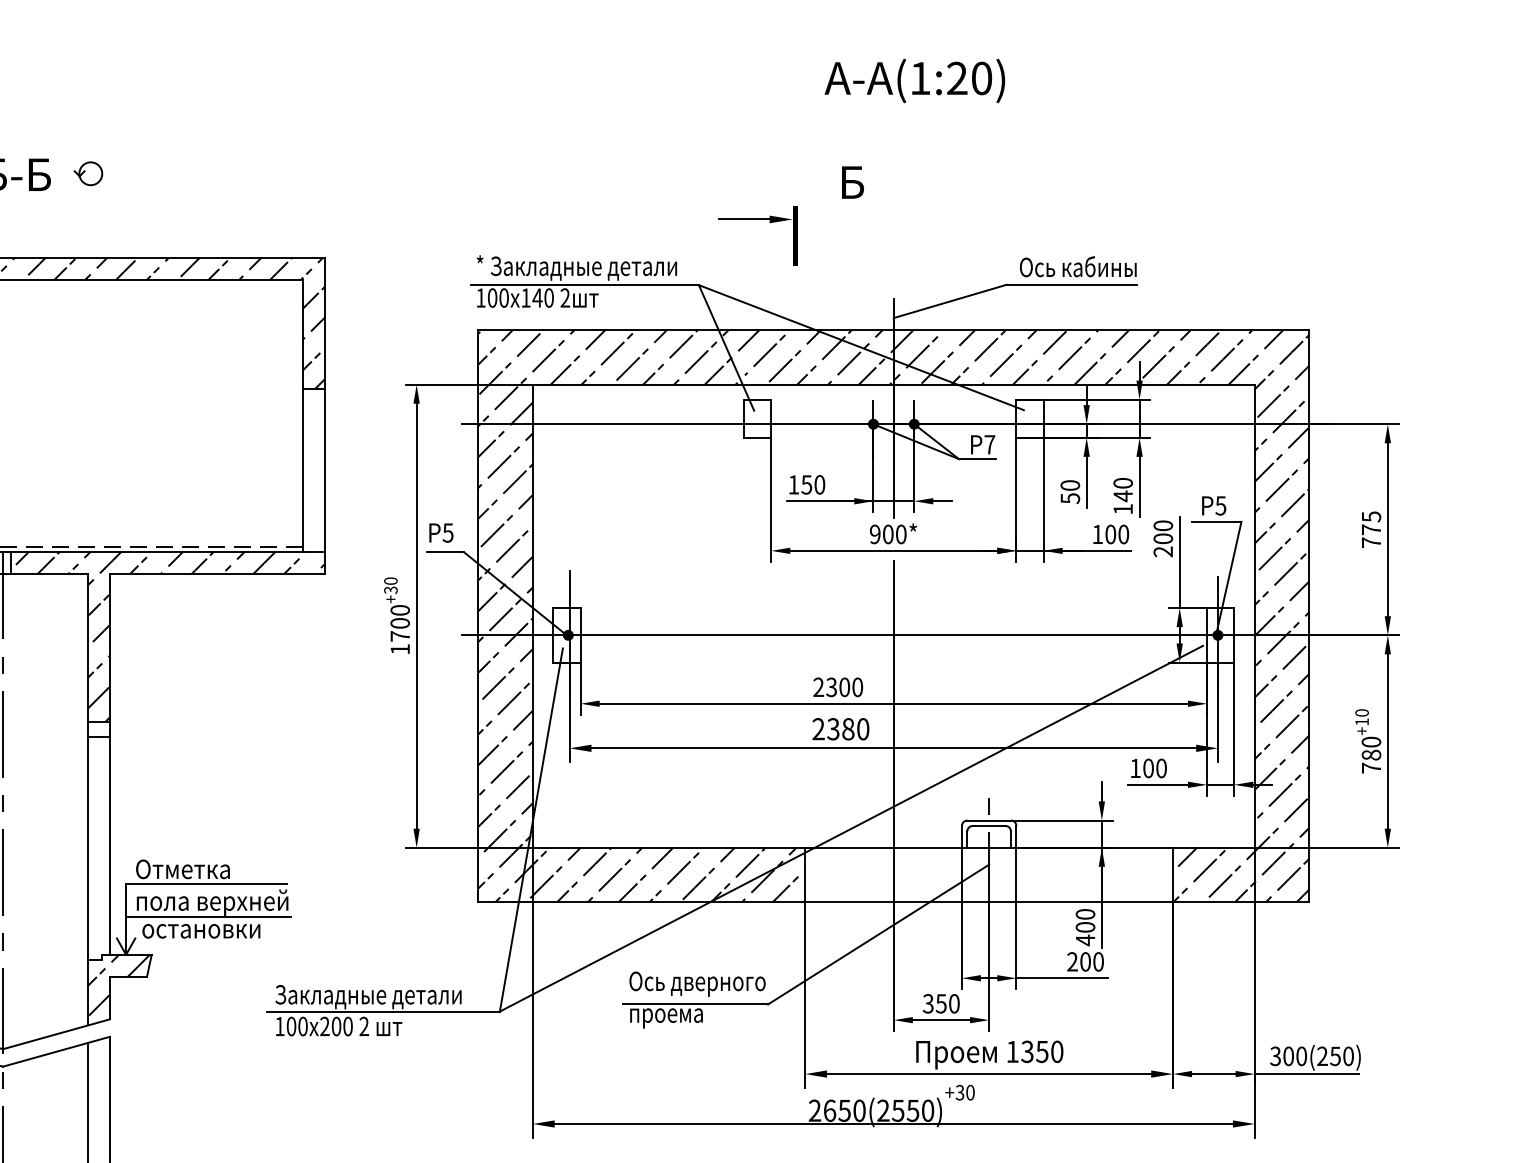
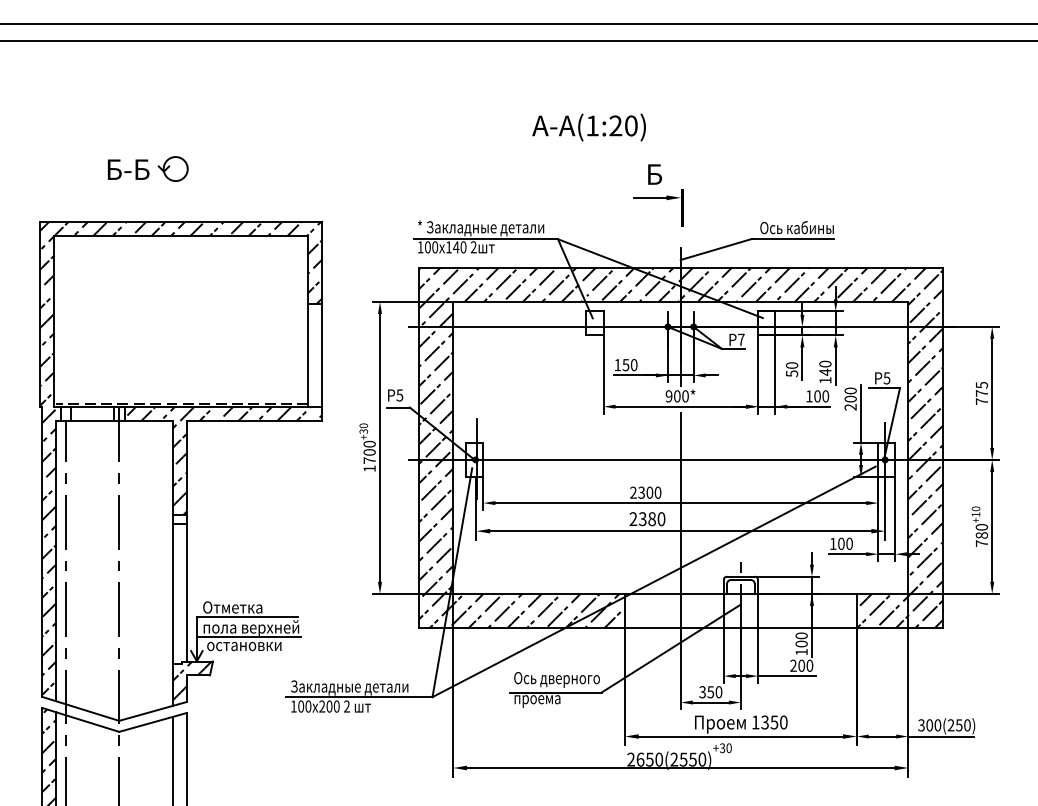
text: (913, 80) -> (588, 127), moved
part: (87, 172) -> (172, 168), size x1.67
part: (756, 220) -> (658, 198), moved
text: (1085, 939) -> (801, 651), 400 -> 100

